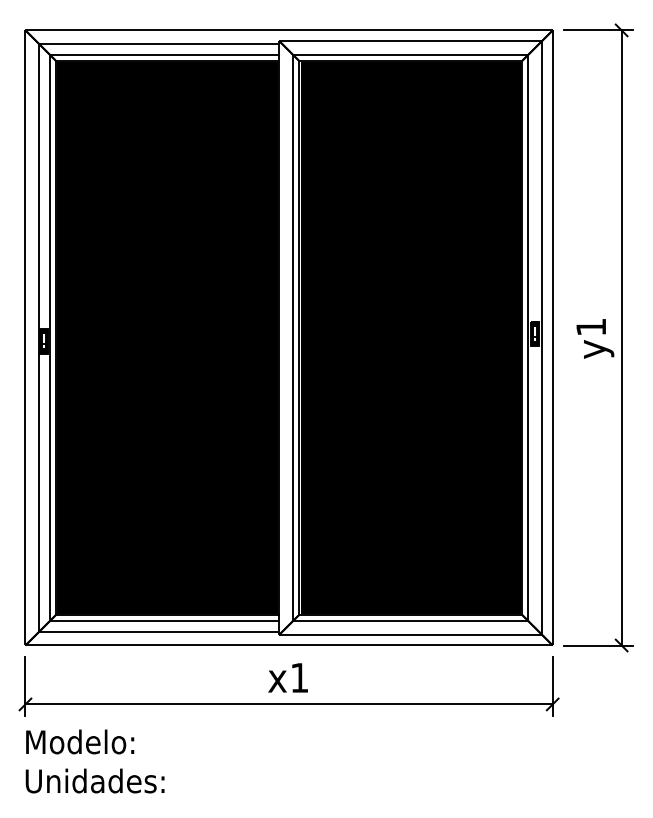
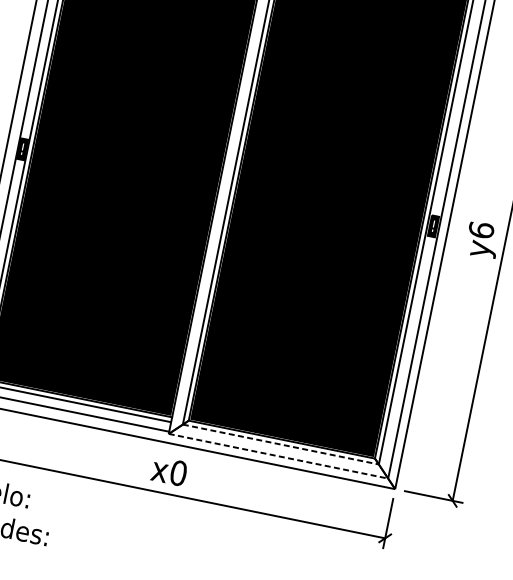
text: (591, 327) -> (481, 230), y1 -> y6
line: (411, 620) -> (281, 444), solid -> dashed
line: (410, 634) -> (278, 455), solid -> dashed
text: (299, 677) -> (178, 472), x1 -> x0

